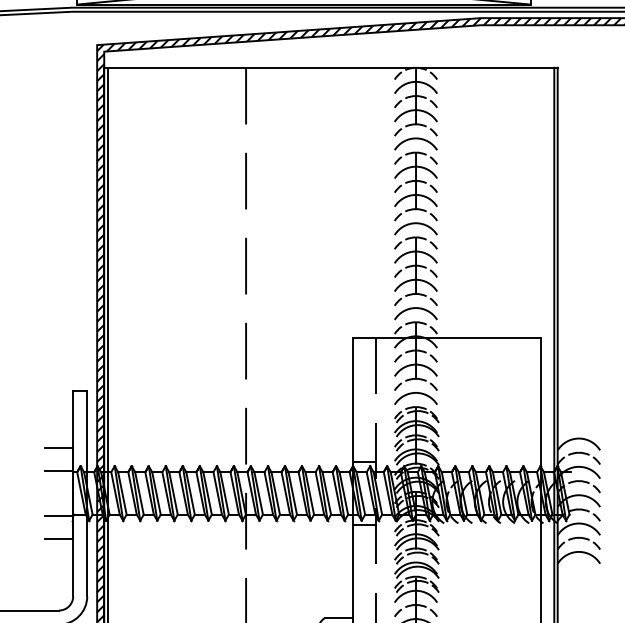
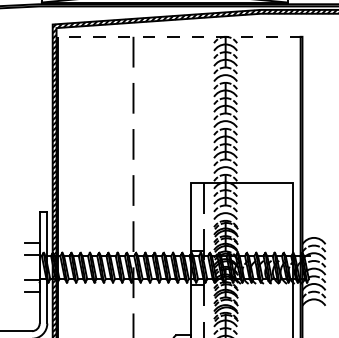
line: (330, 67) -> (179, 36), solid -> dashed

